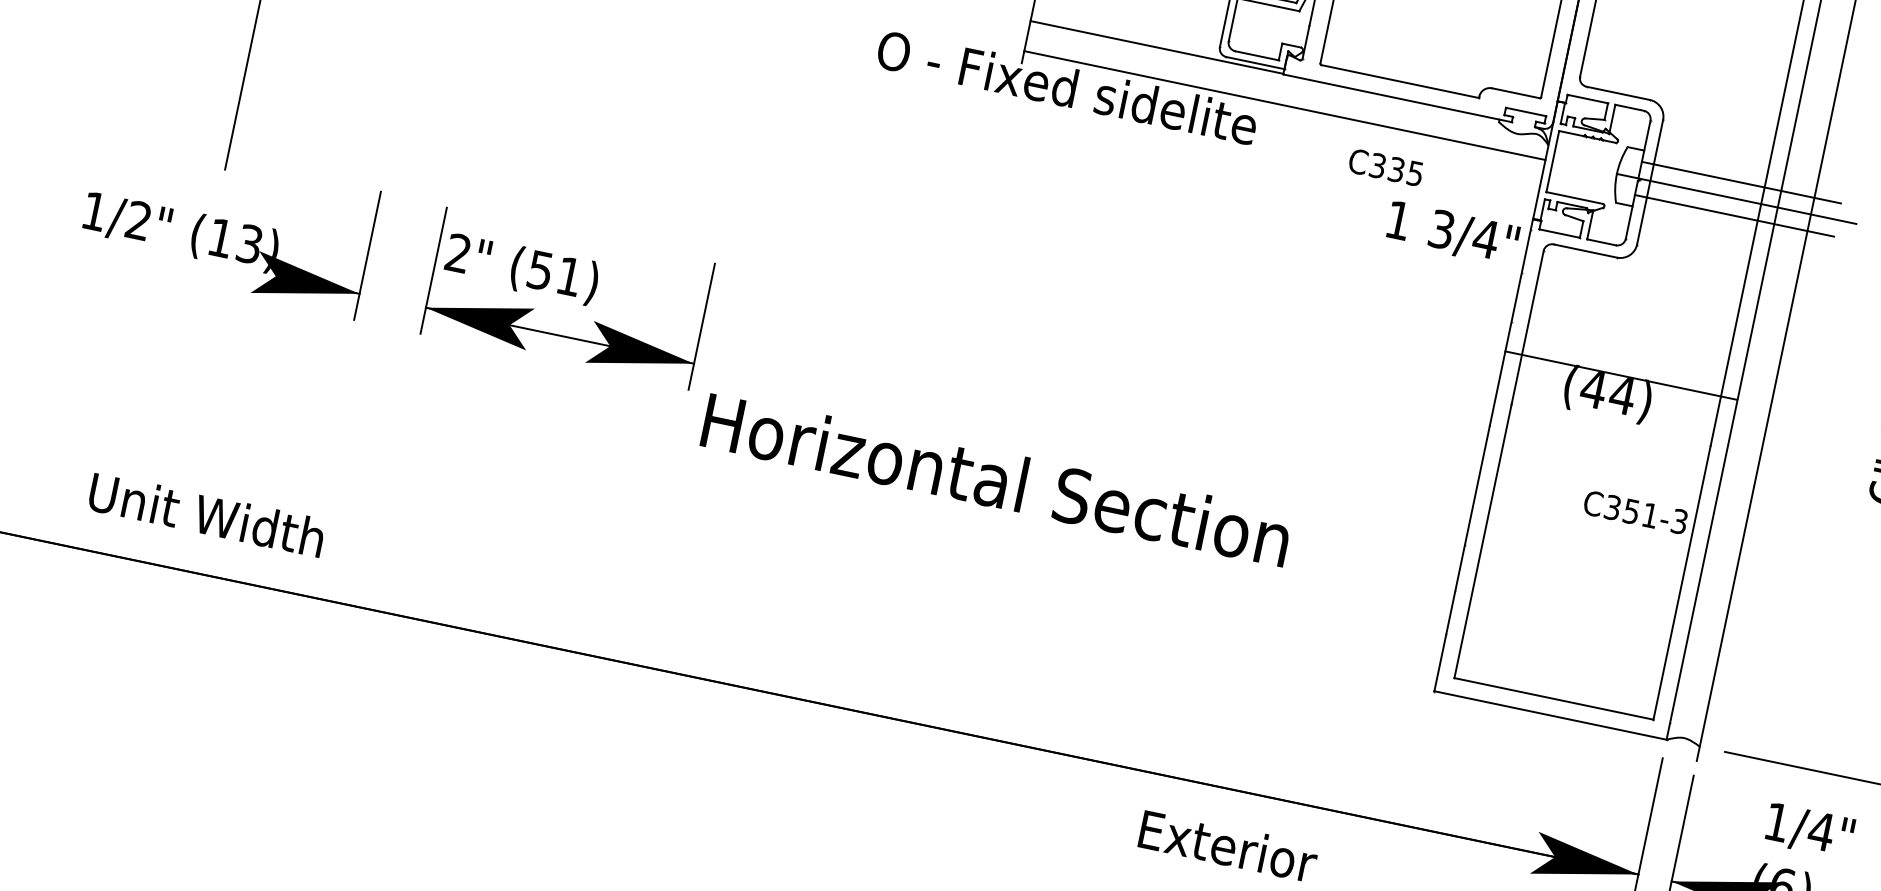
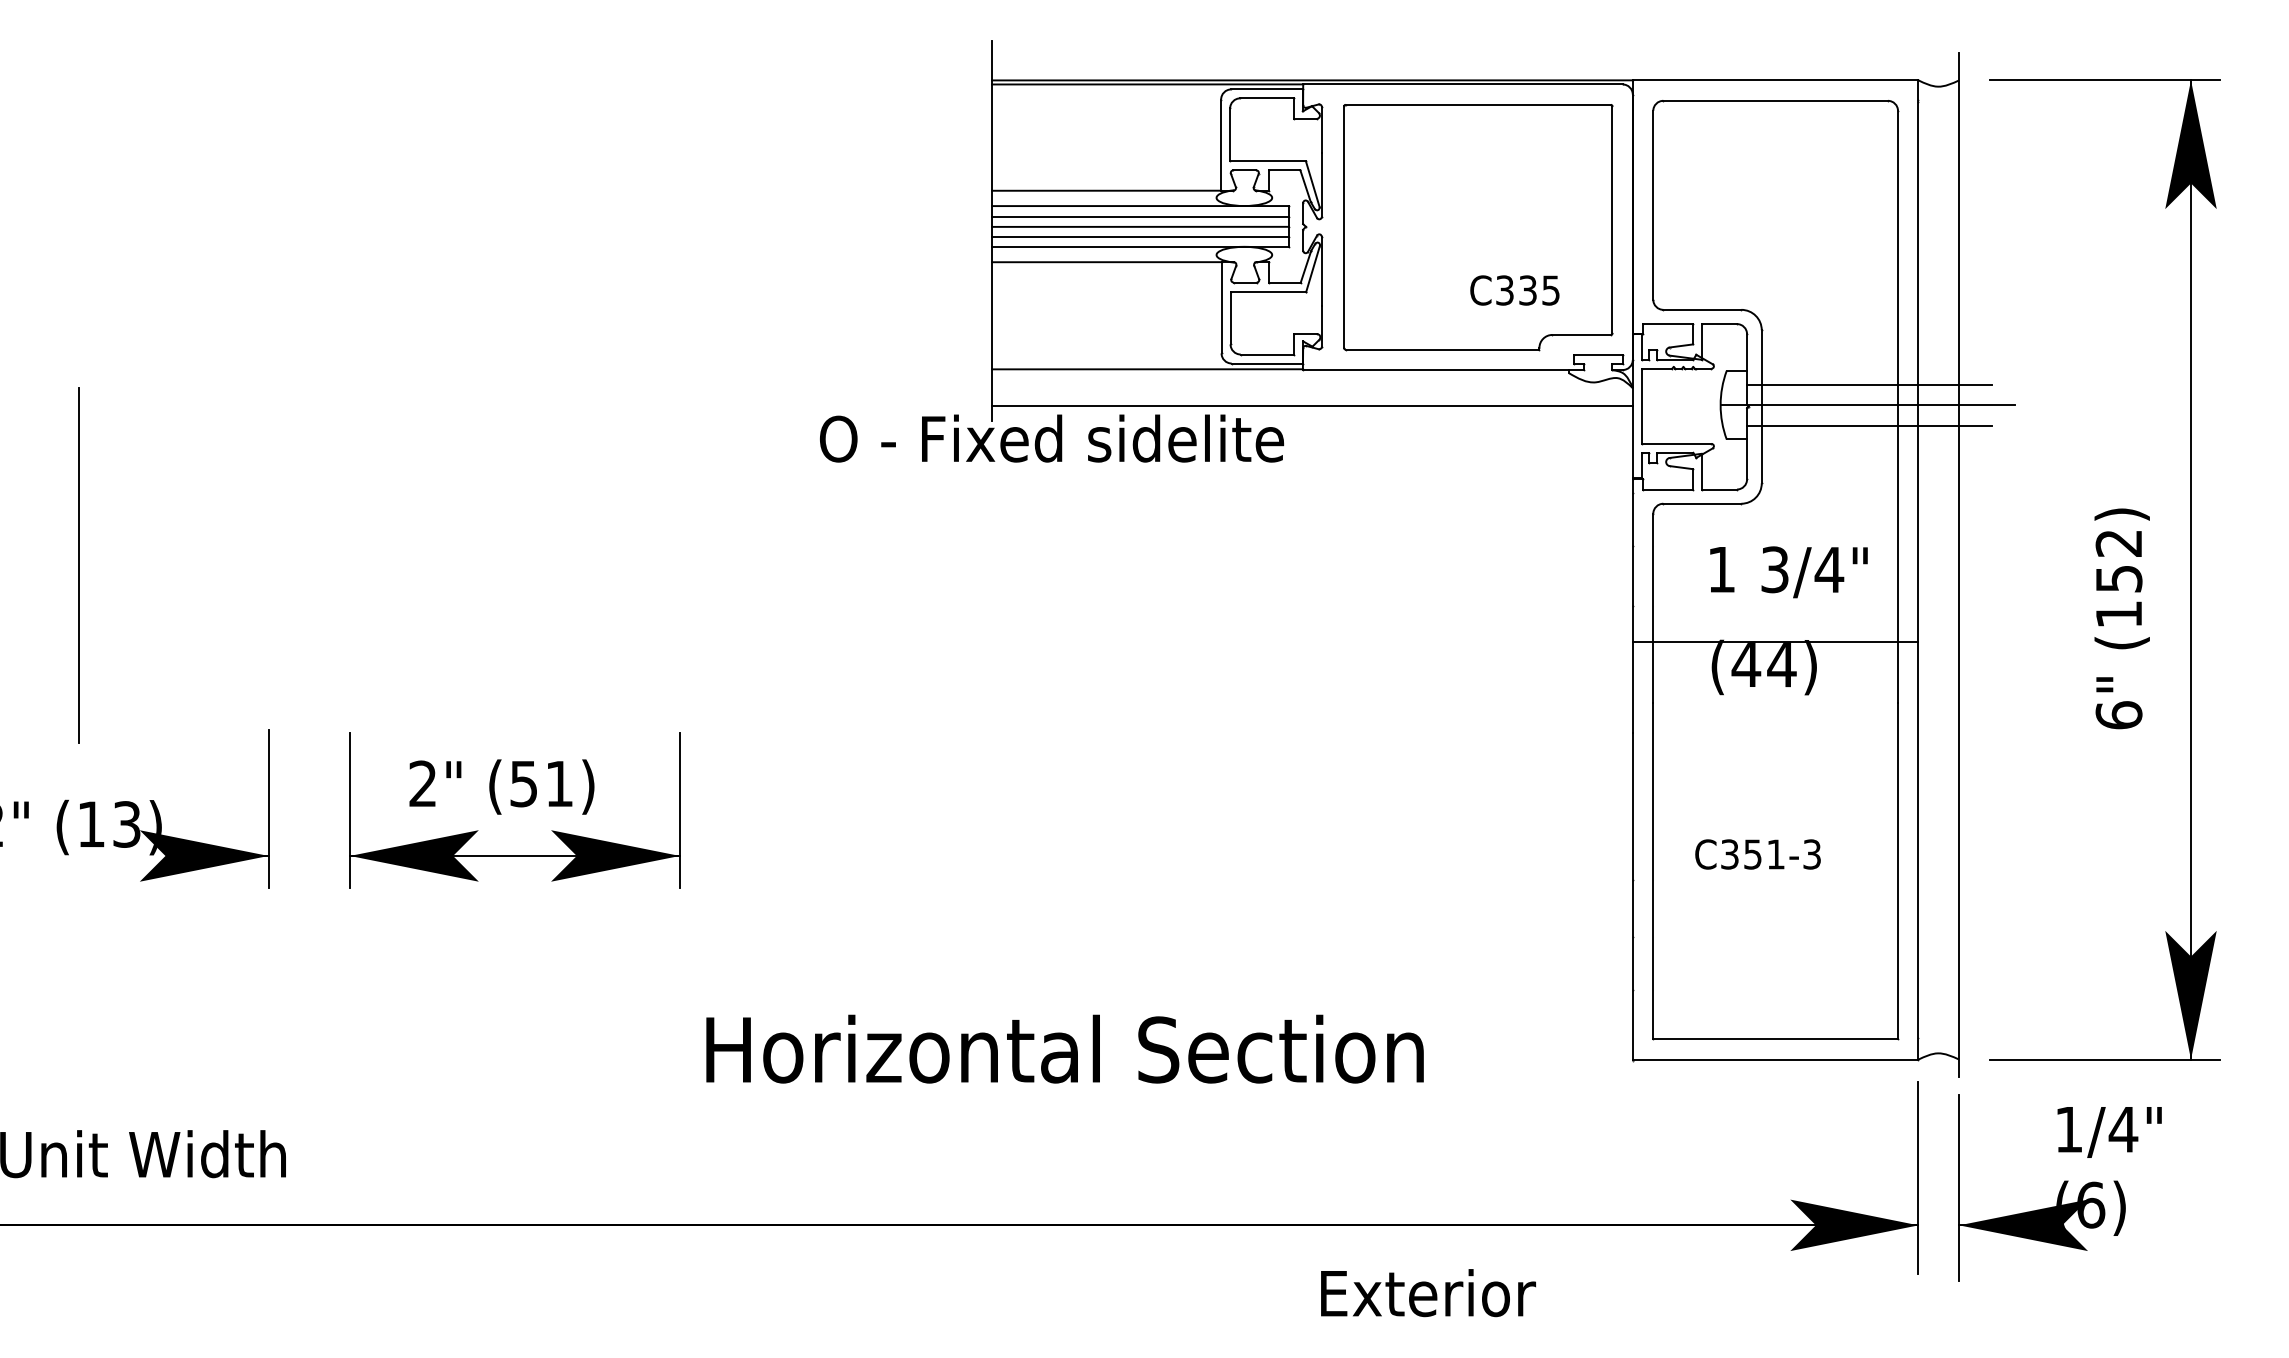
text: (1385, 167) -> (1514, 290), moved
text: (1452, 234) -> (1788, 572), moved
text: (521, 268) -> (501, 786), moved
text: (996, 479) -> (1064, 1048), moved
text: (1635, 512) -> (1757, 854), moved

